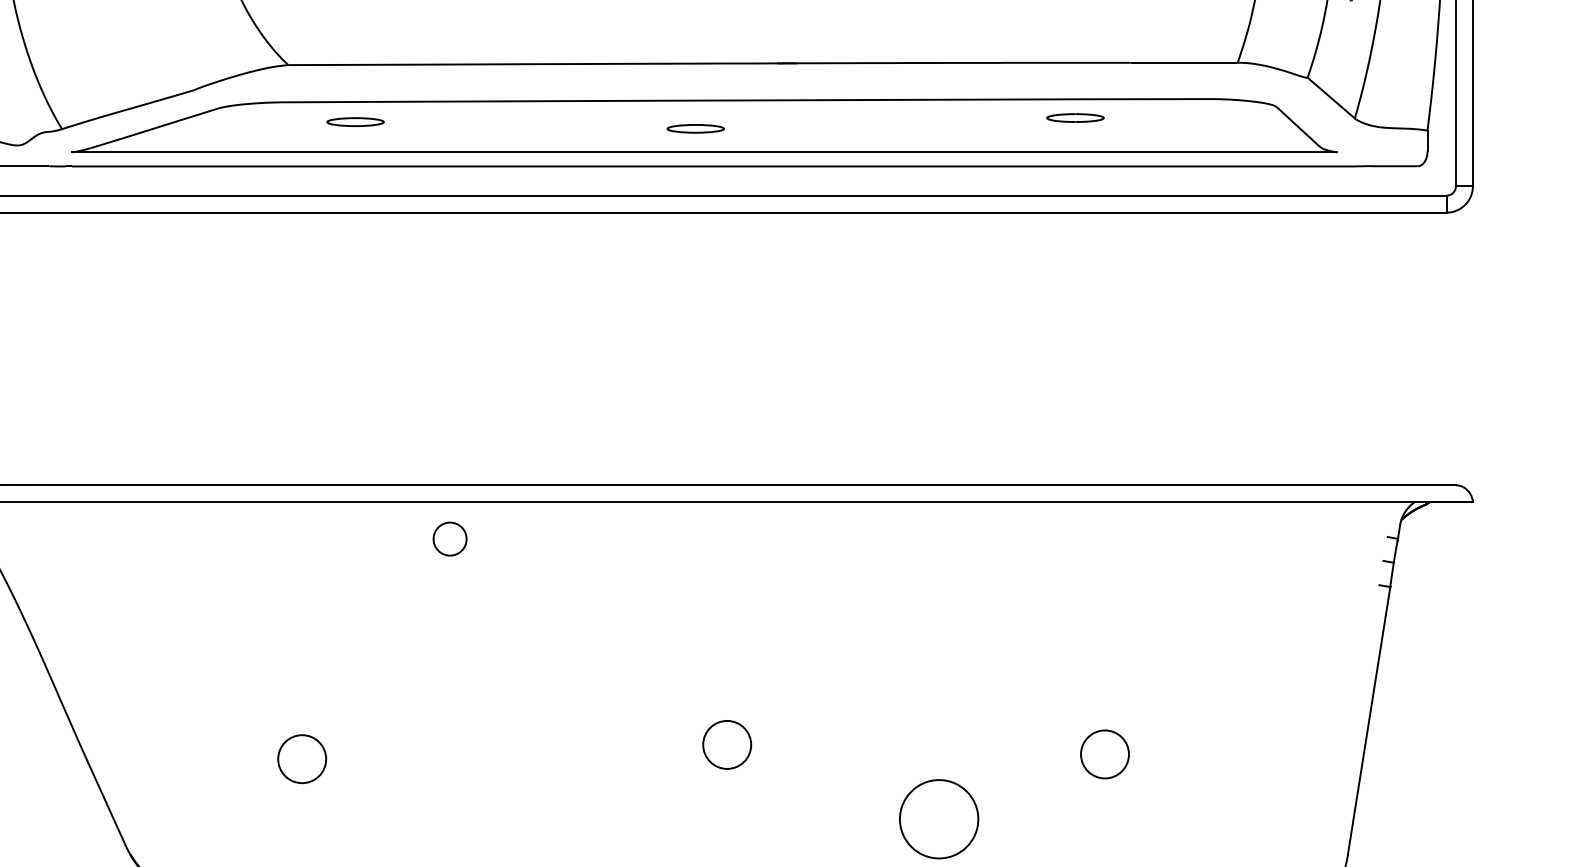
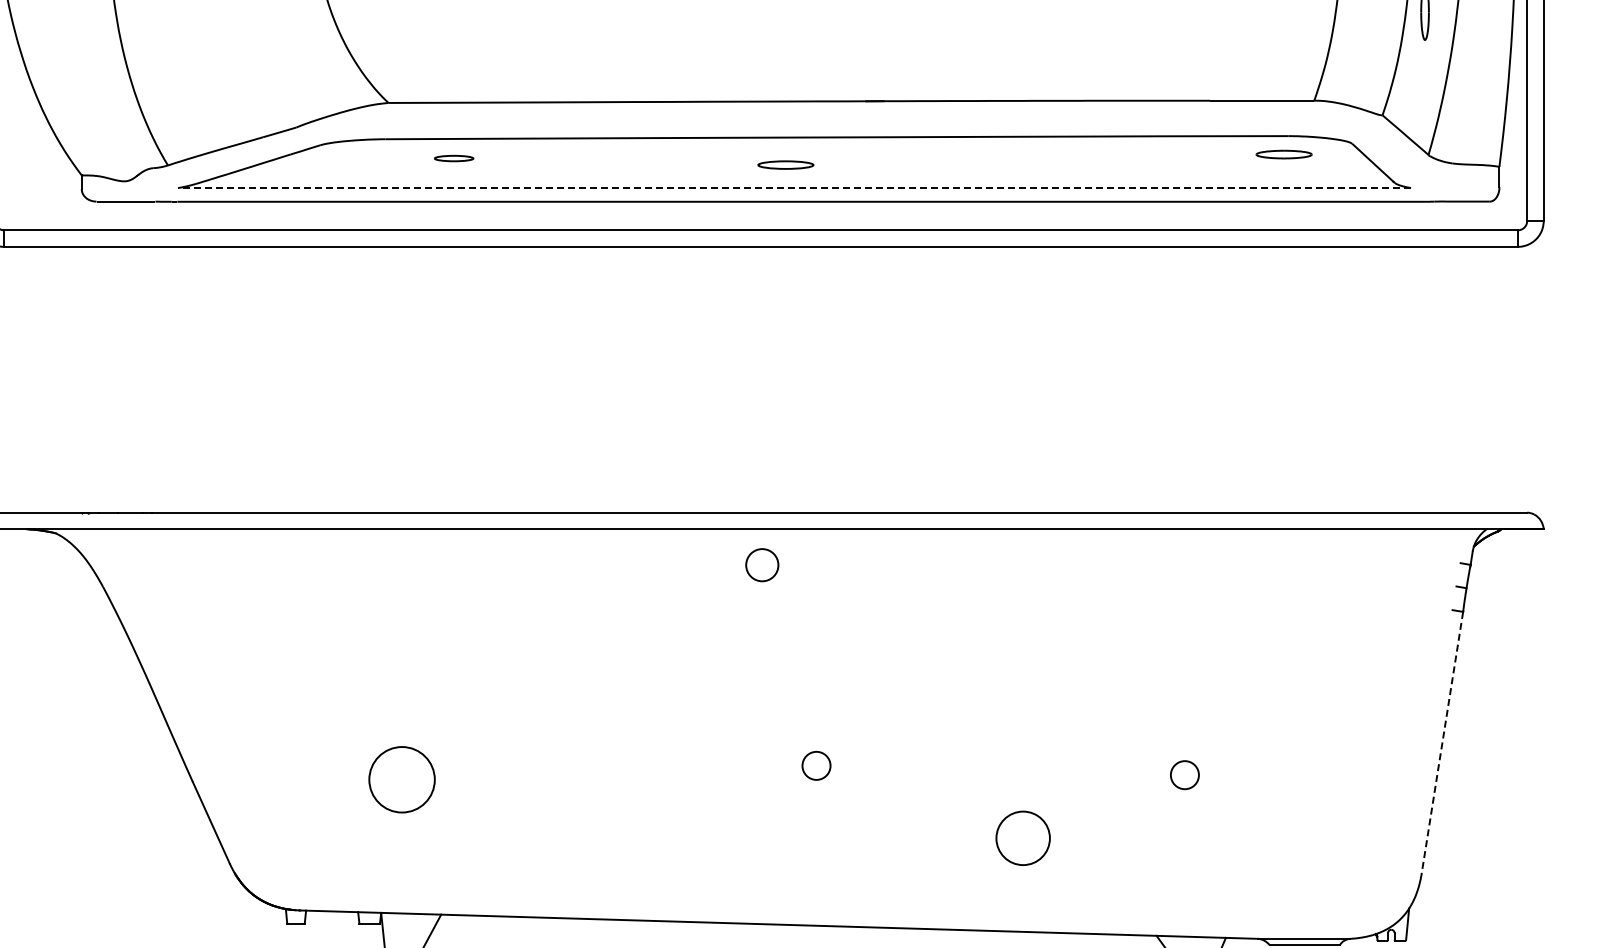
part: (1074, 117) -> (1283, 154), moved
part: (354, 122) -> (453, 158), size x0.7
line: (704, 152) -> (794, 188), solid -> dashed
circle: (450, 539) -> (762, 565), moved
line: (1369, 721) -> (1442, 743), solid -> dashed
circle: (727, 744) -> (816, 765), size x0.6
circle: (1104, 753) -> (1184, 774), size x0.6
circle: (301, 758) -> (401, 779), size x1.4
circle: (938, 819) -> (1022, 838), size x0.7

